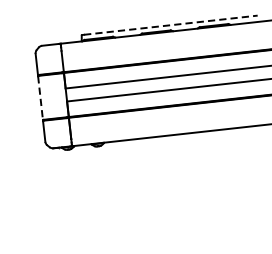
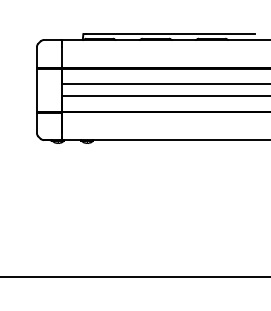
line: (170, 24) -> (170, 33), dashed -> solid
line: (40, 98) -> (36, 90), dashed -> solid

